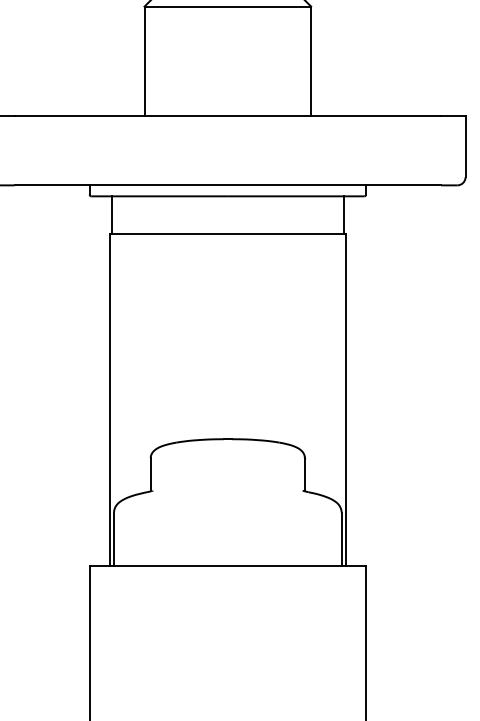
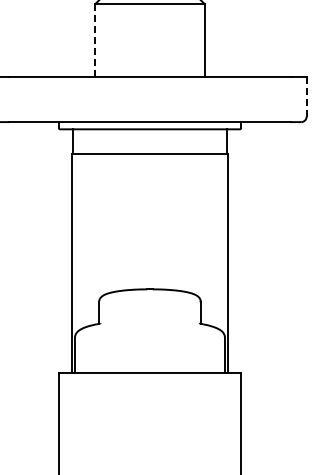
line: (145, 61) -> (95, 40), solid -> dashed
line: (465, 146) -> (306, 96), solid -> dashed

